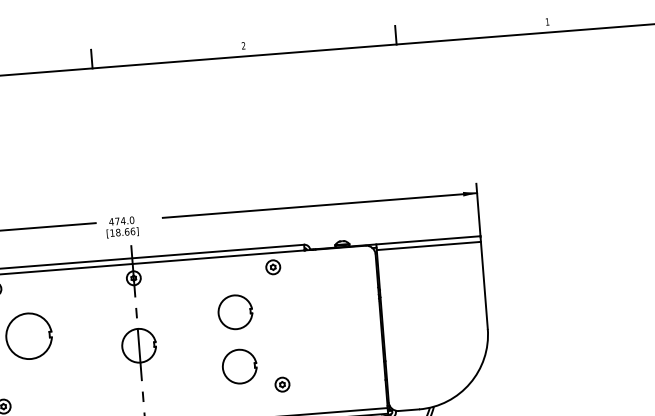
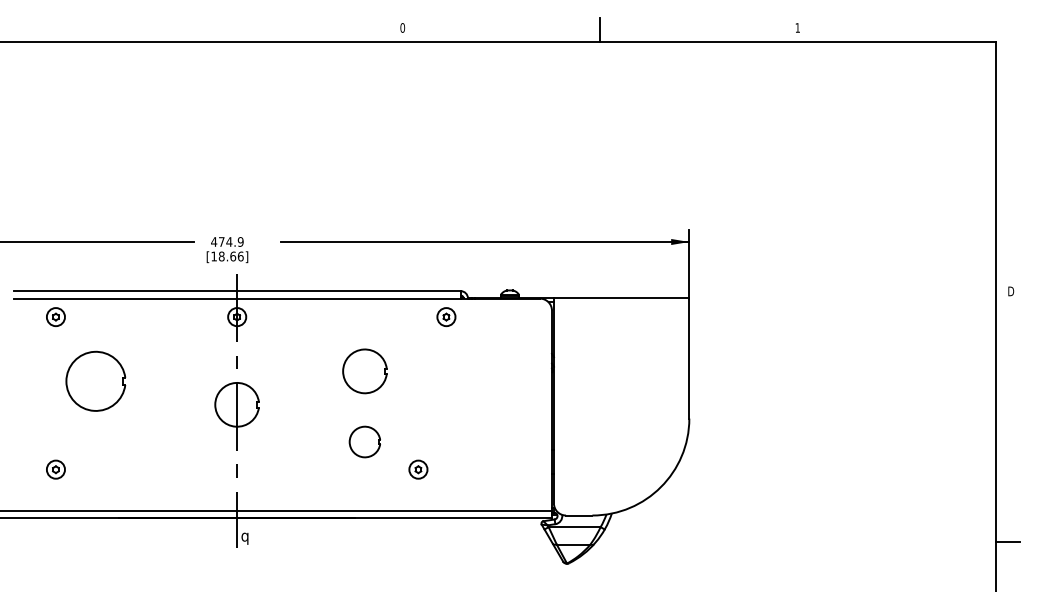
text: (243, 45) -> (402, 27), 2 -> 0
line: (92, 58) -> (205, 29), removed
text: (131, 219) -> (240, 241), 474.0 -> 474.9
line: (428, 246) -> (621, 305), removed
part: (273, 267) -> (446, 317), moved
part: (239, 366) -> (364, 441), size x0.7

